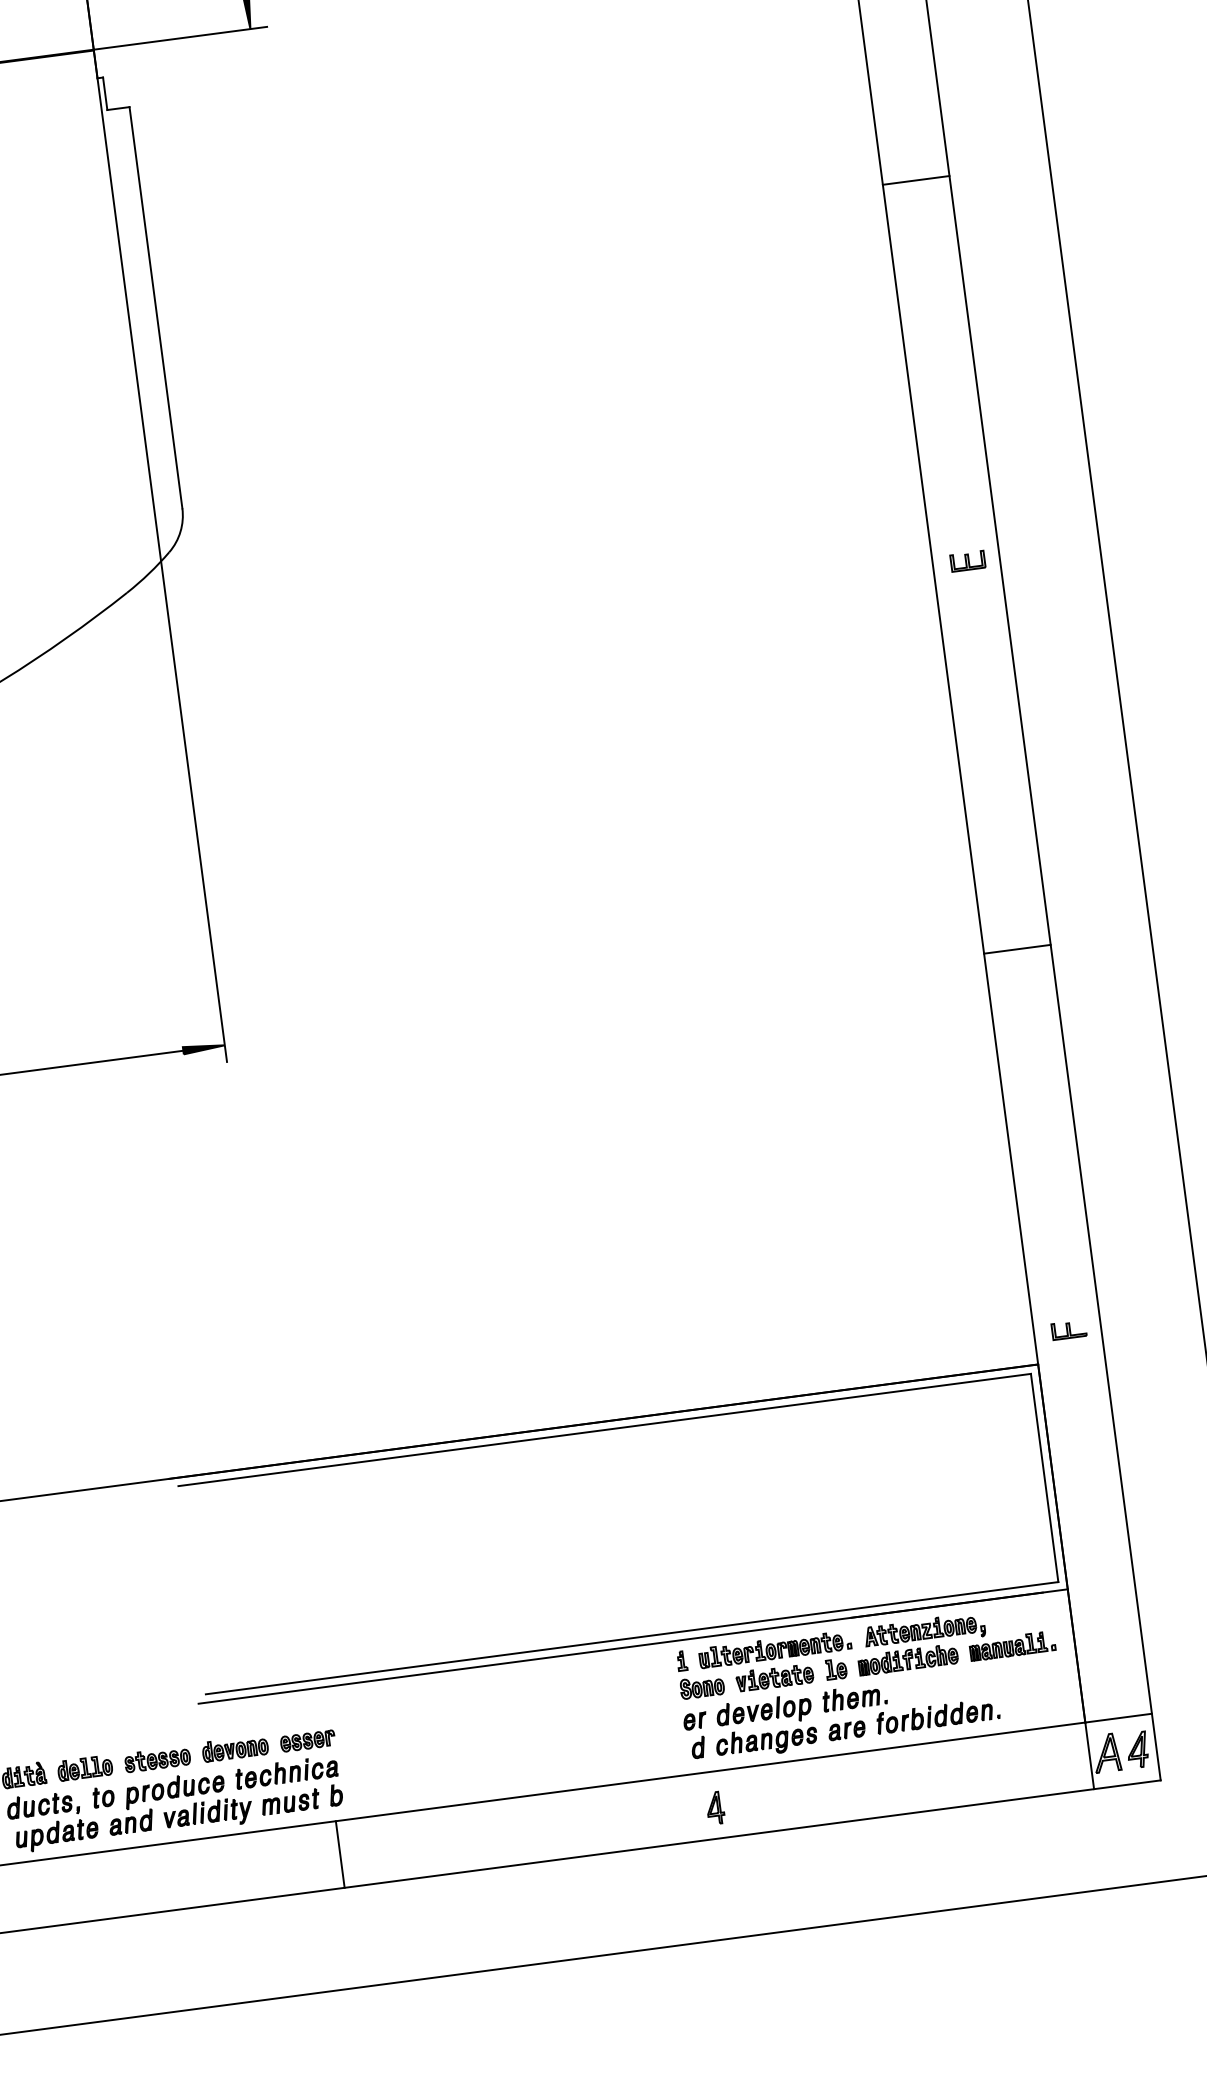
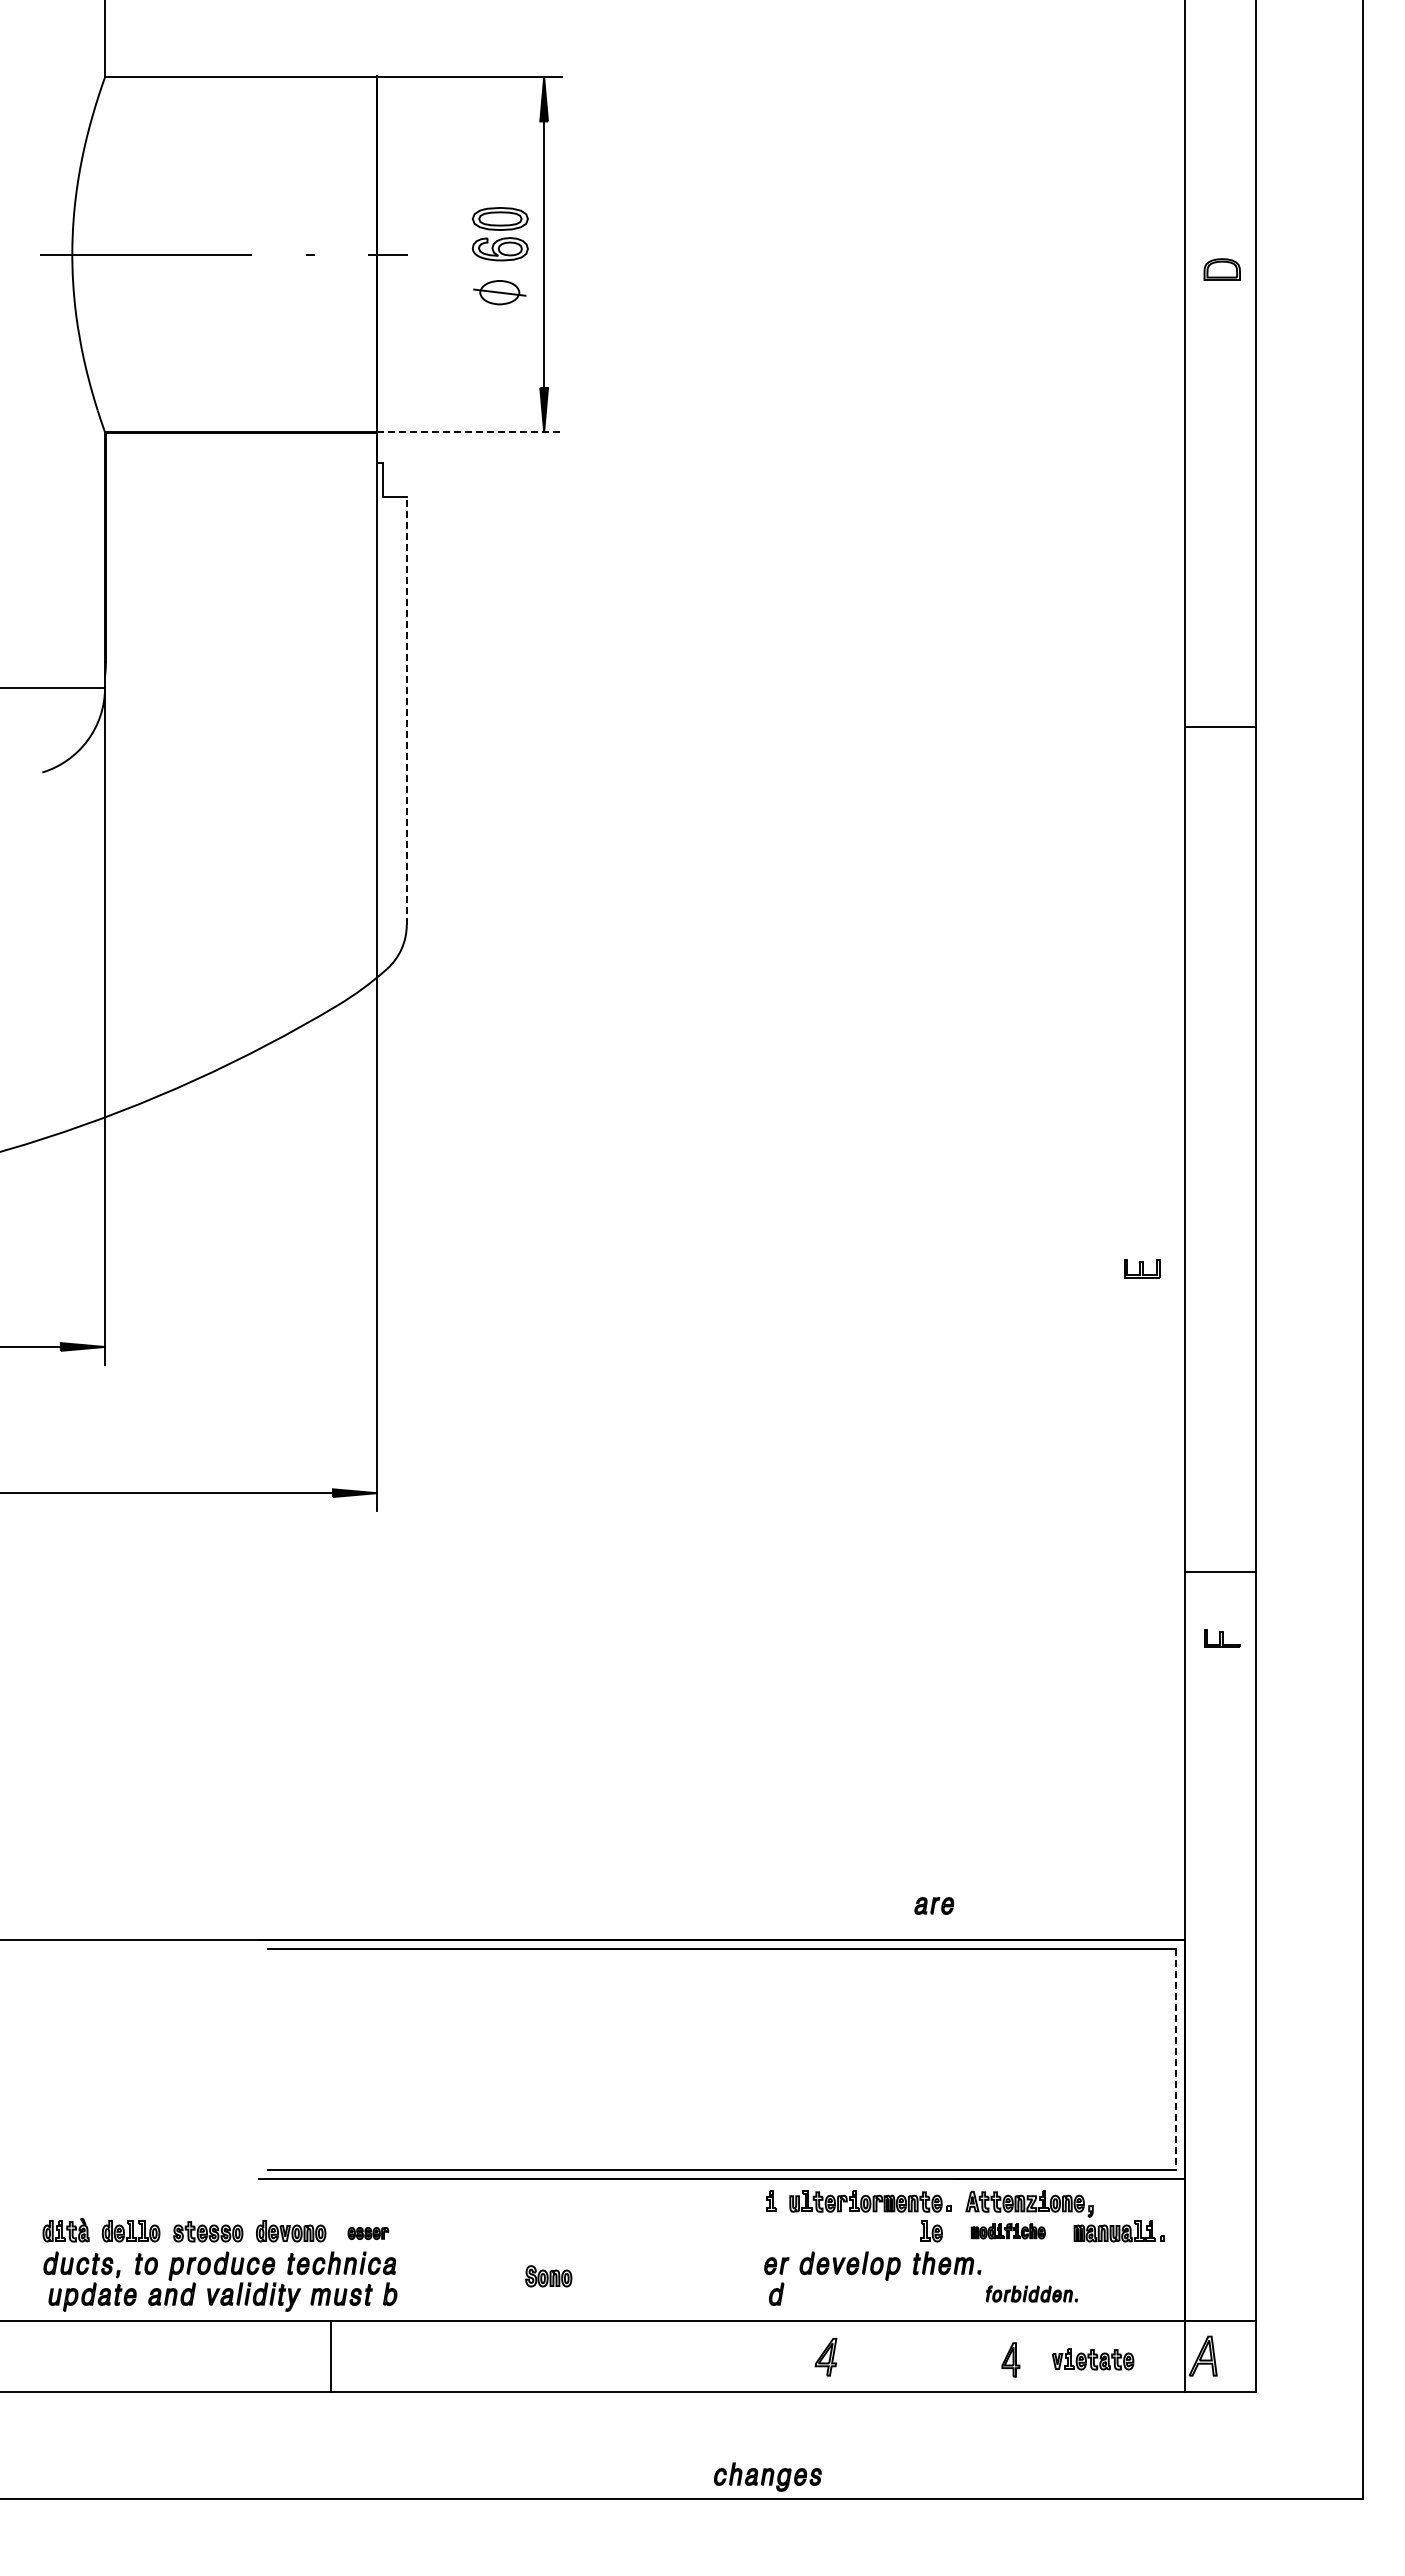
line: (181, 38) -> (470, 432), solid -> dashed
line: (916, 180) -> (1220, 726), moved
line: (155, 308) -> (406, 711), solid -> dashed
part: (968, 561) -> (1142, 1268), moved
line: (1017, 948) -> (1220, 1571), moved
part: (1069, 1329) -> (1222, 1638), moved
line: (1044, 1477) -> (1176, 2059), solid -> dashed
part: (908, 1660) -> (1008, 2231), size x0.7
part: (775, 1677) -> (1093, 2359), moved
part: (702, 1687) -> (548, 2276), moved
part: (937, 1715) -> (1031, 2293), size x0.7
part: (847, 1730) -> (934, 1905), moved
part: (766, 1740) -> (767, 2476), moved
part: (308, 1741) -> (368, 2233), size x0.7
part: (1136, 1749) -> (825, 2356), moved
part: (715, 1807) -> (1010, 2359), moved
line: (340, 1854) -> (330, 2356), moved

